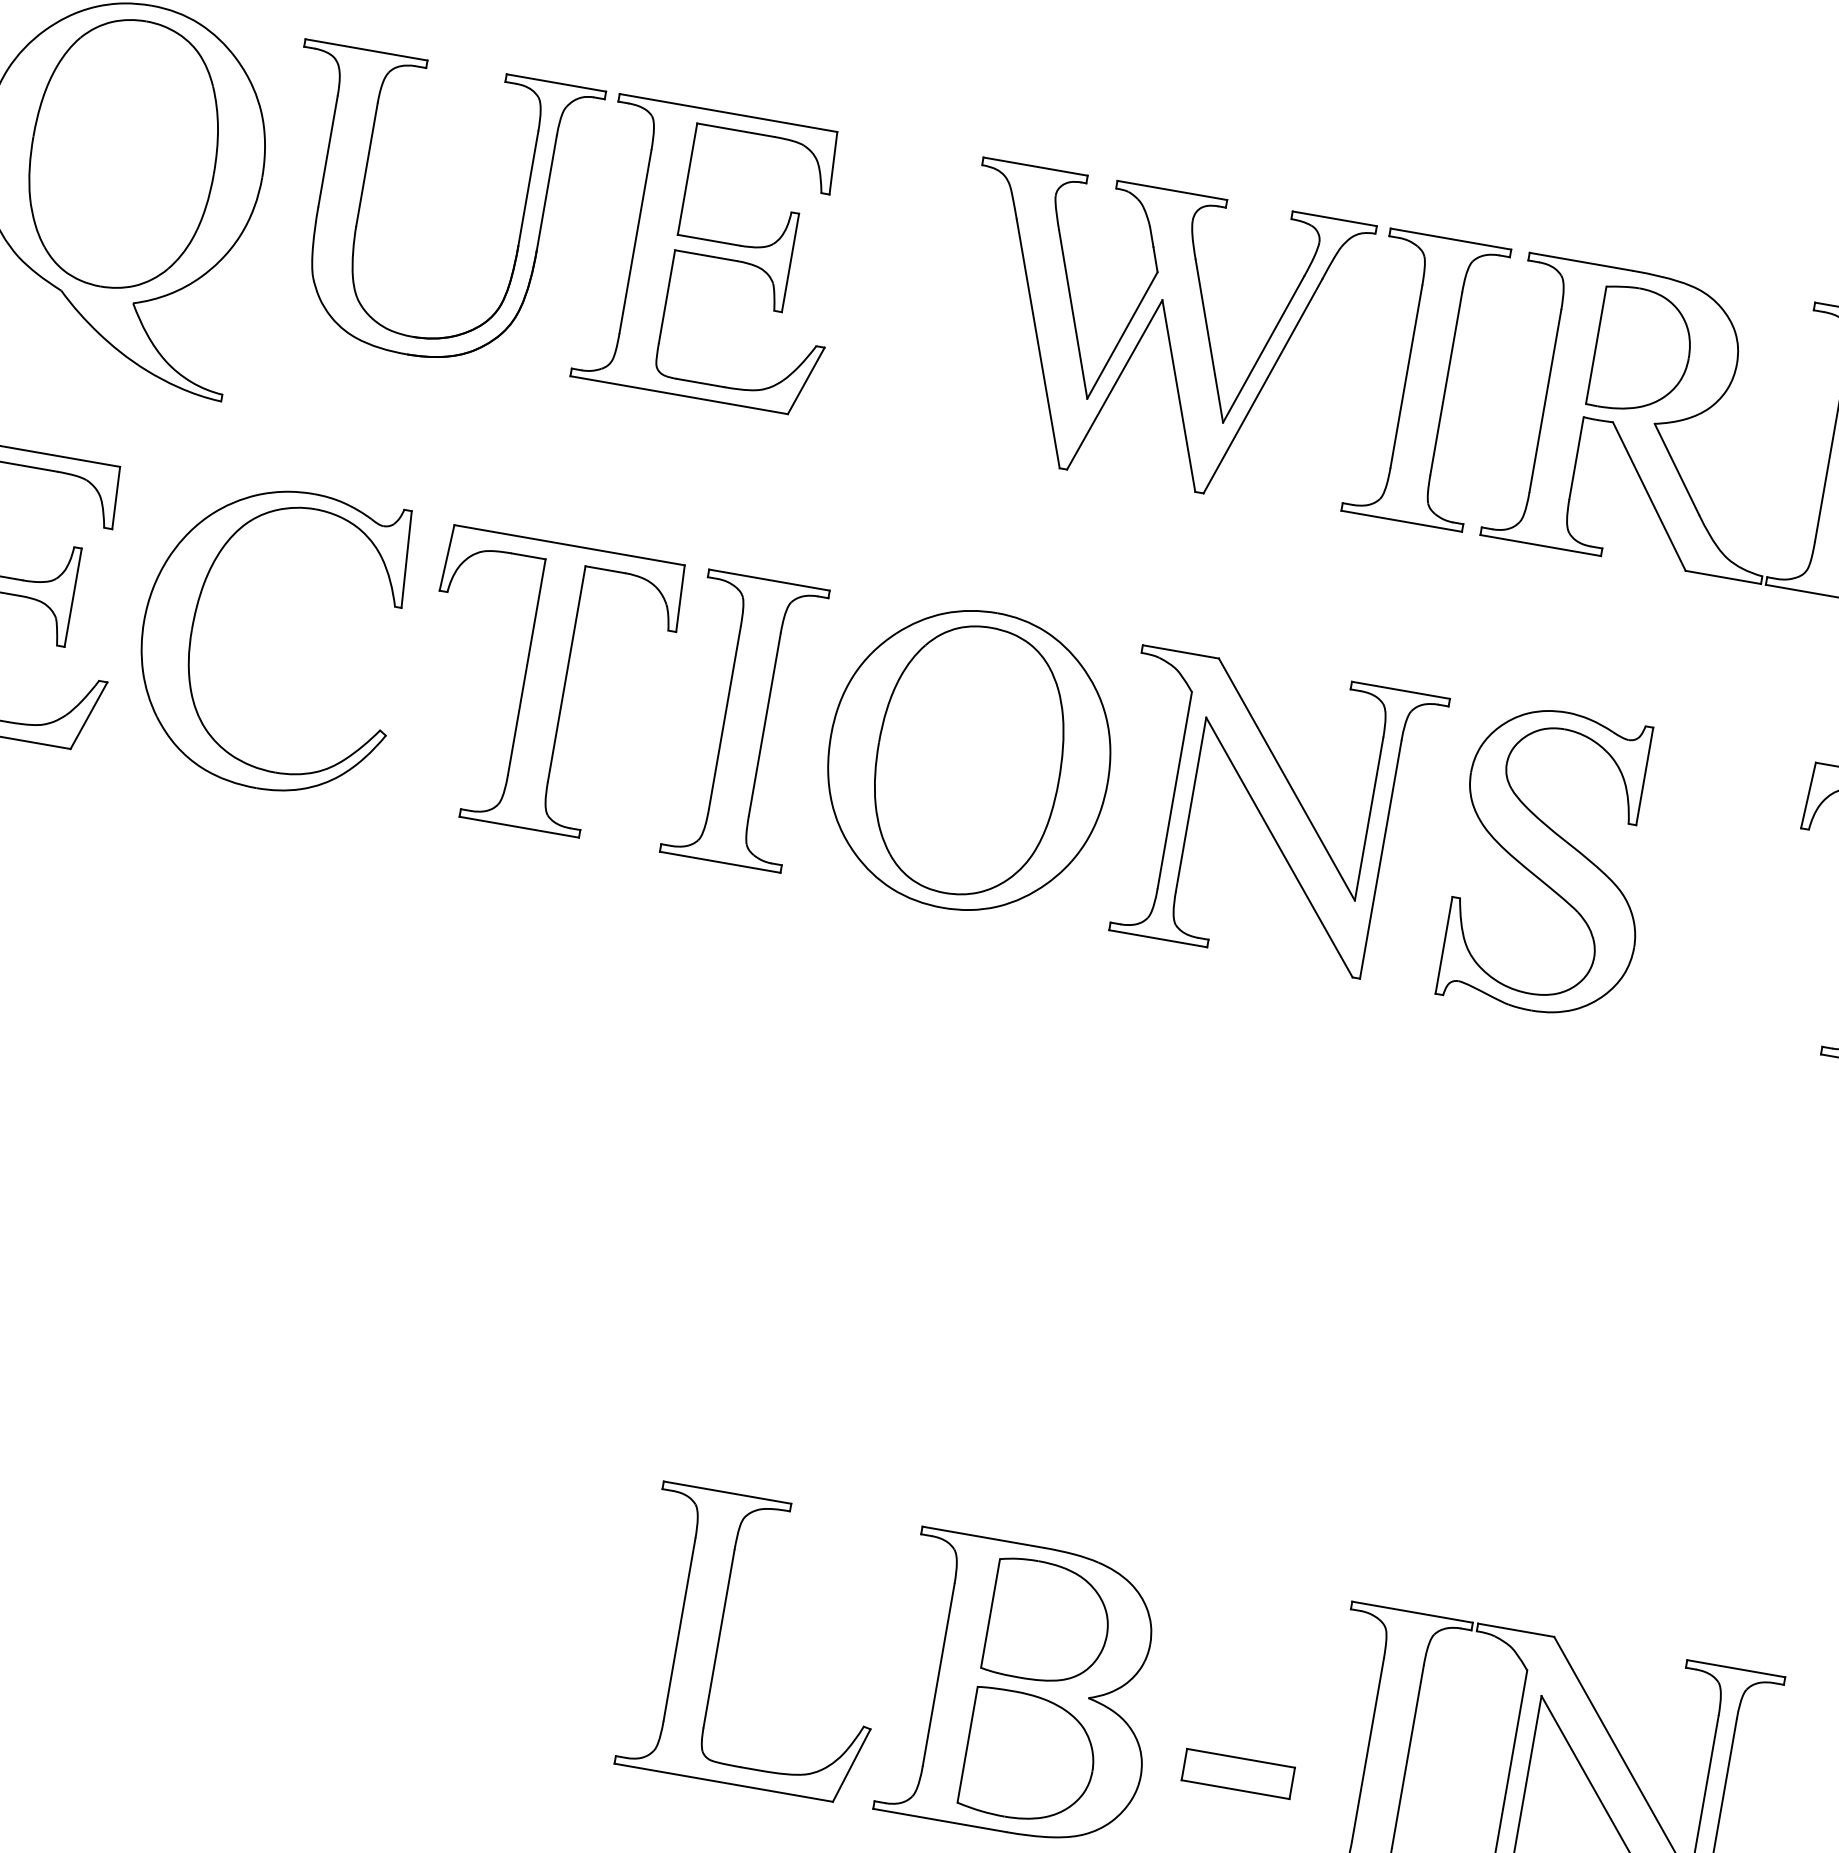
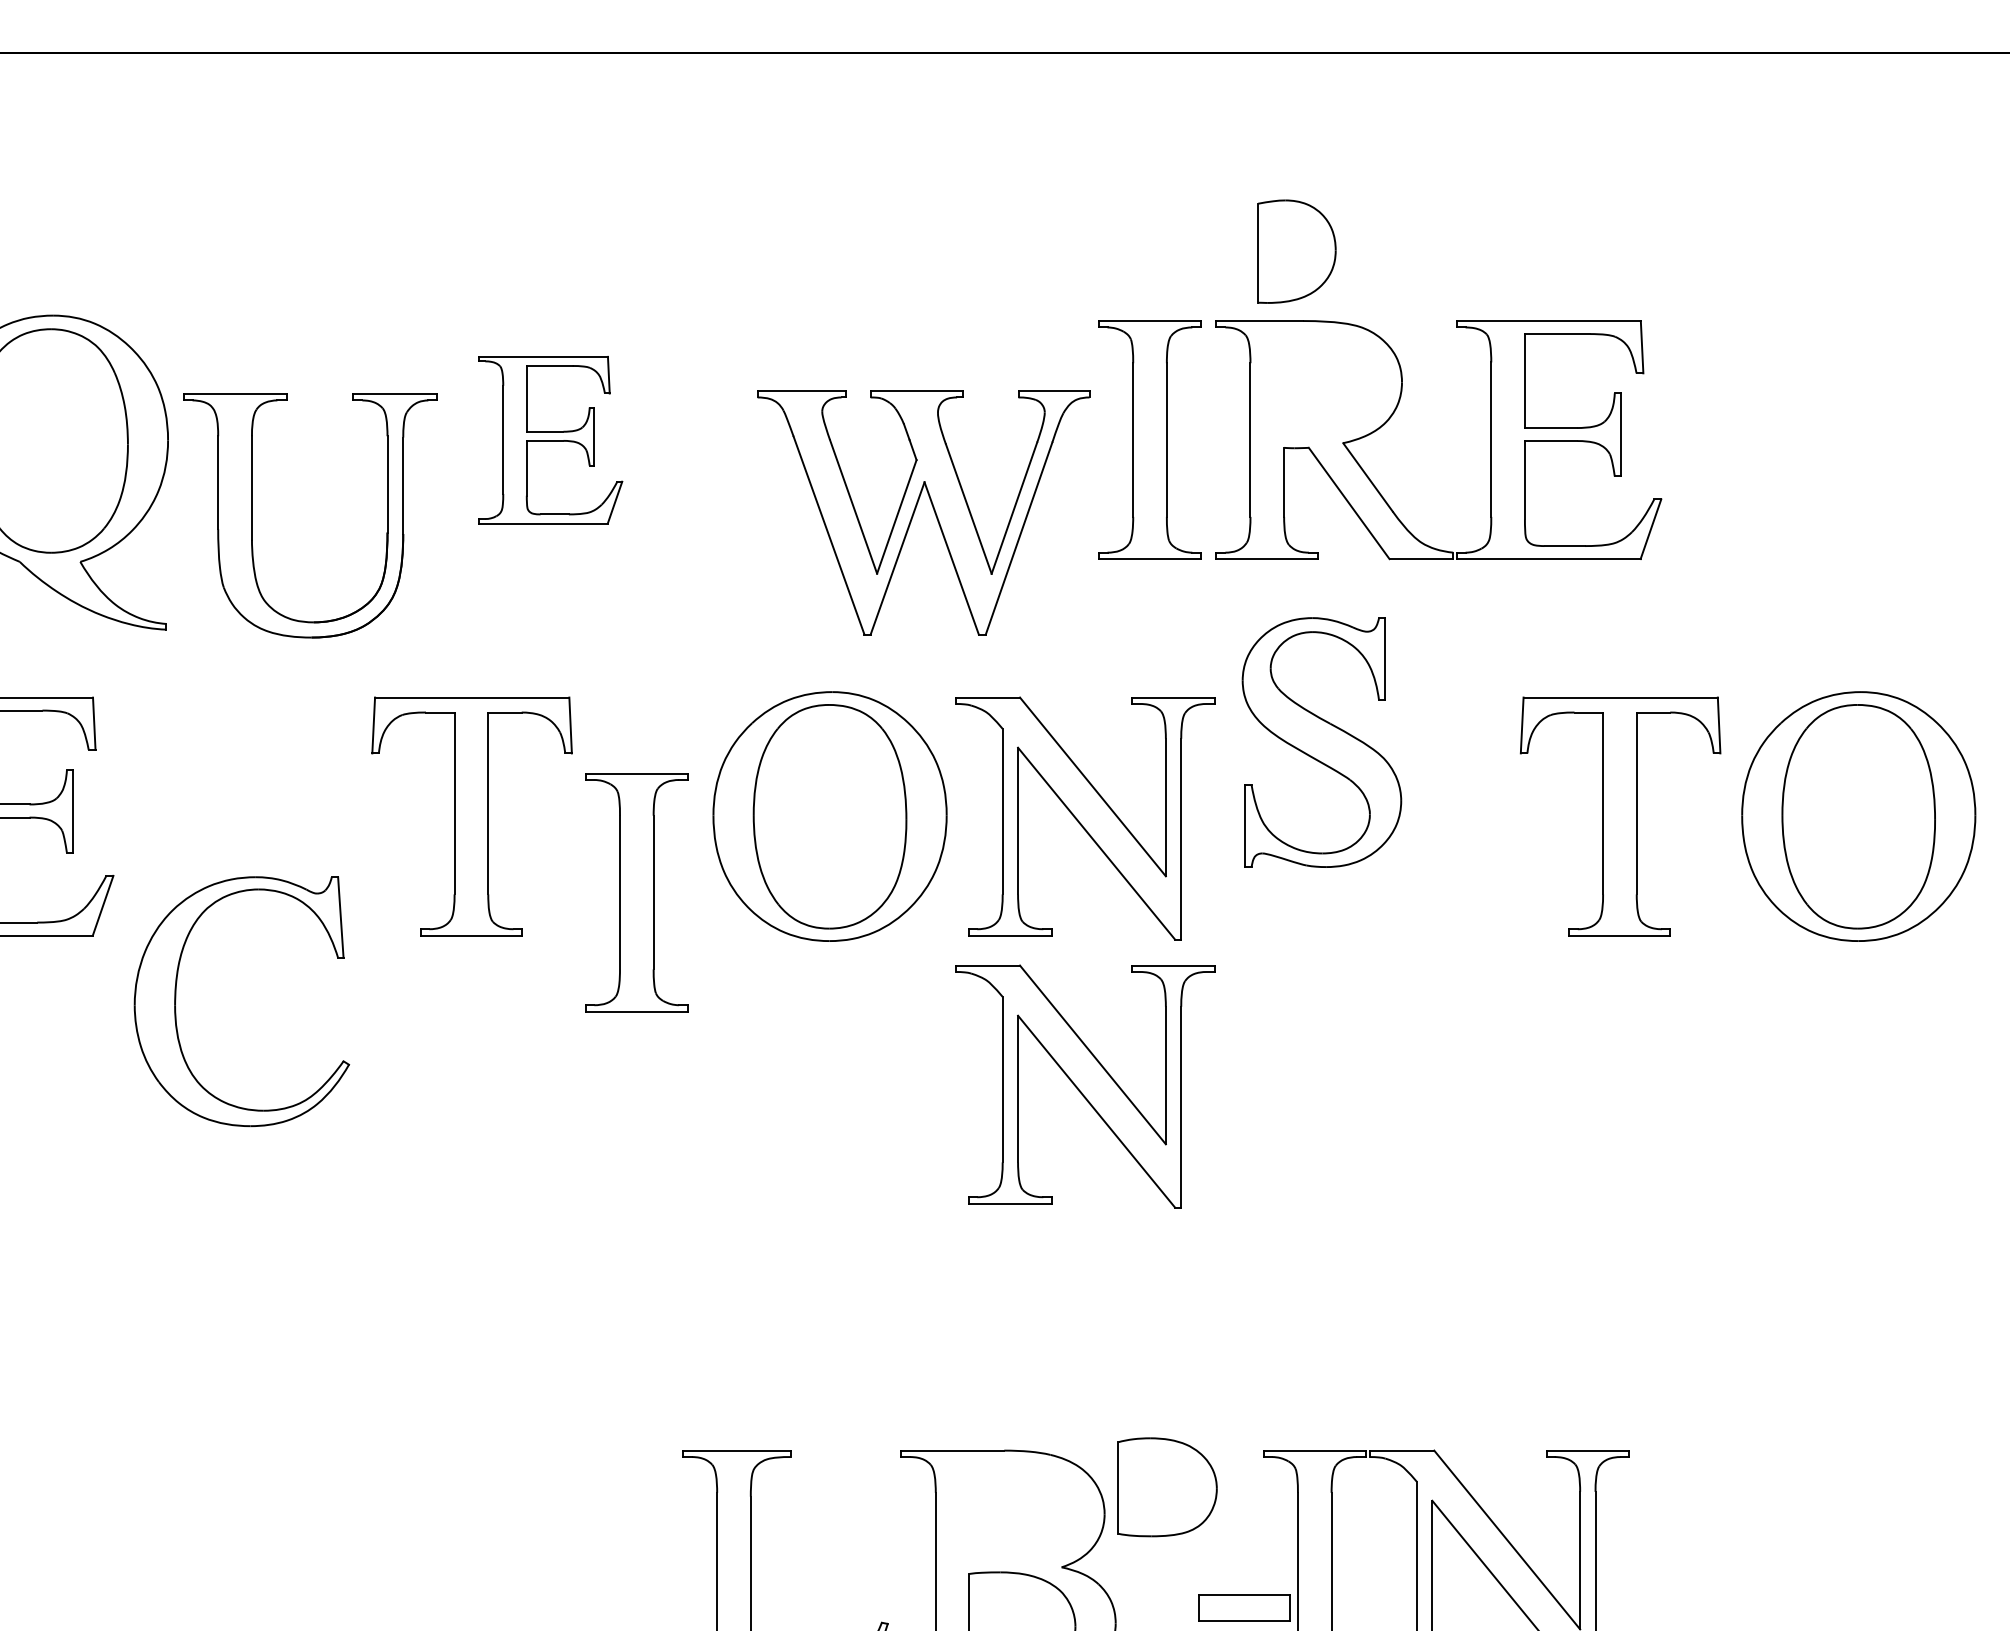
part: (361, 197) -> (252, 515), moved
part: (715, 256) -> (550, 440), size x0.7
part: (1147, 329) -> (916, 508), moved
part: (1642, 351) -> (1296, 251), moved
part: (194, 622) -> (176, 999), moved
part: (744, 721) -> (636, 892), moved
part: (1551, 861) -> (1321, 742), moved
part: (1216, 1133) -> (1085, 1086), added
part: (1048, 1623) -> (1167, 1487), moved
part: (1238, 1773) -> (1244, 1607), moved

